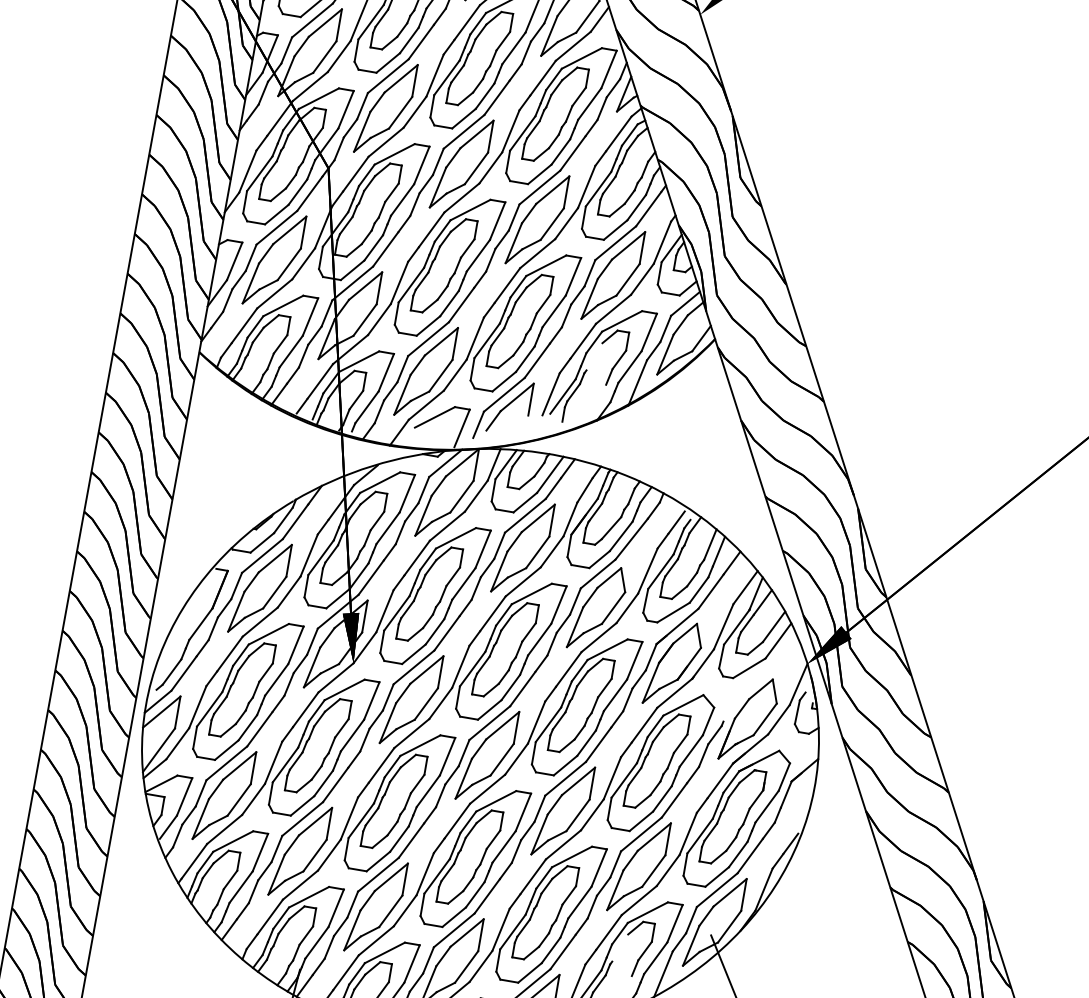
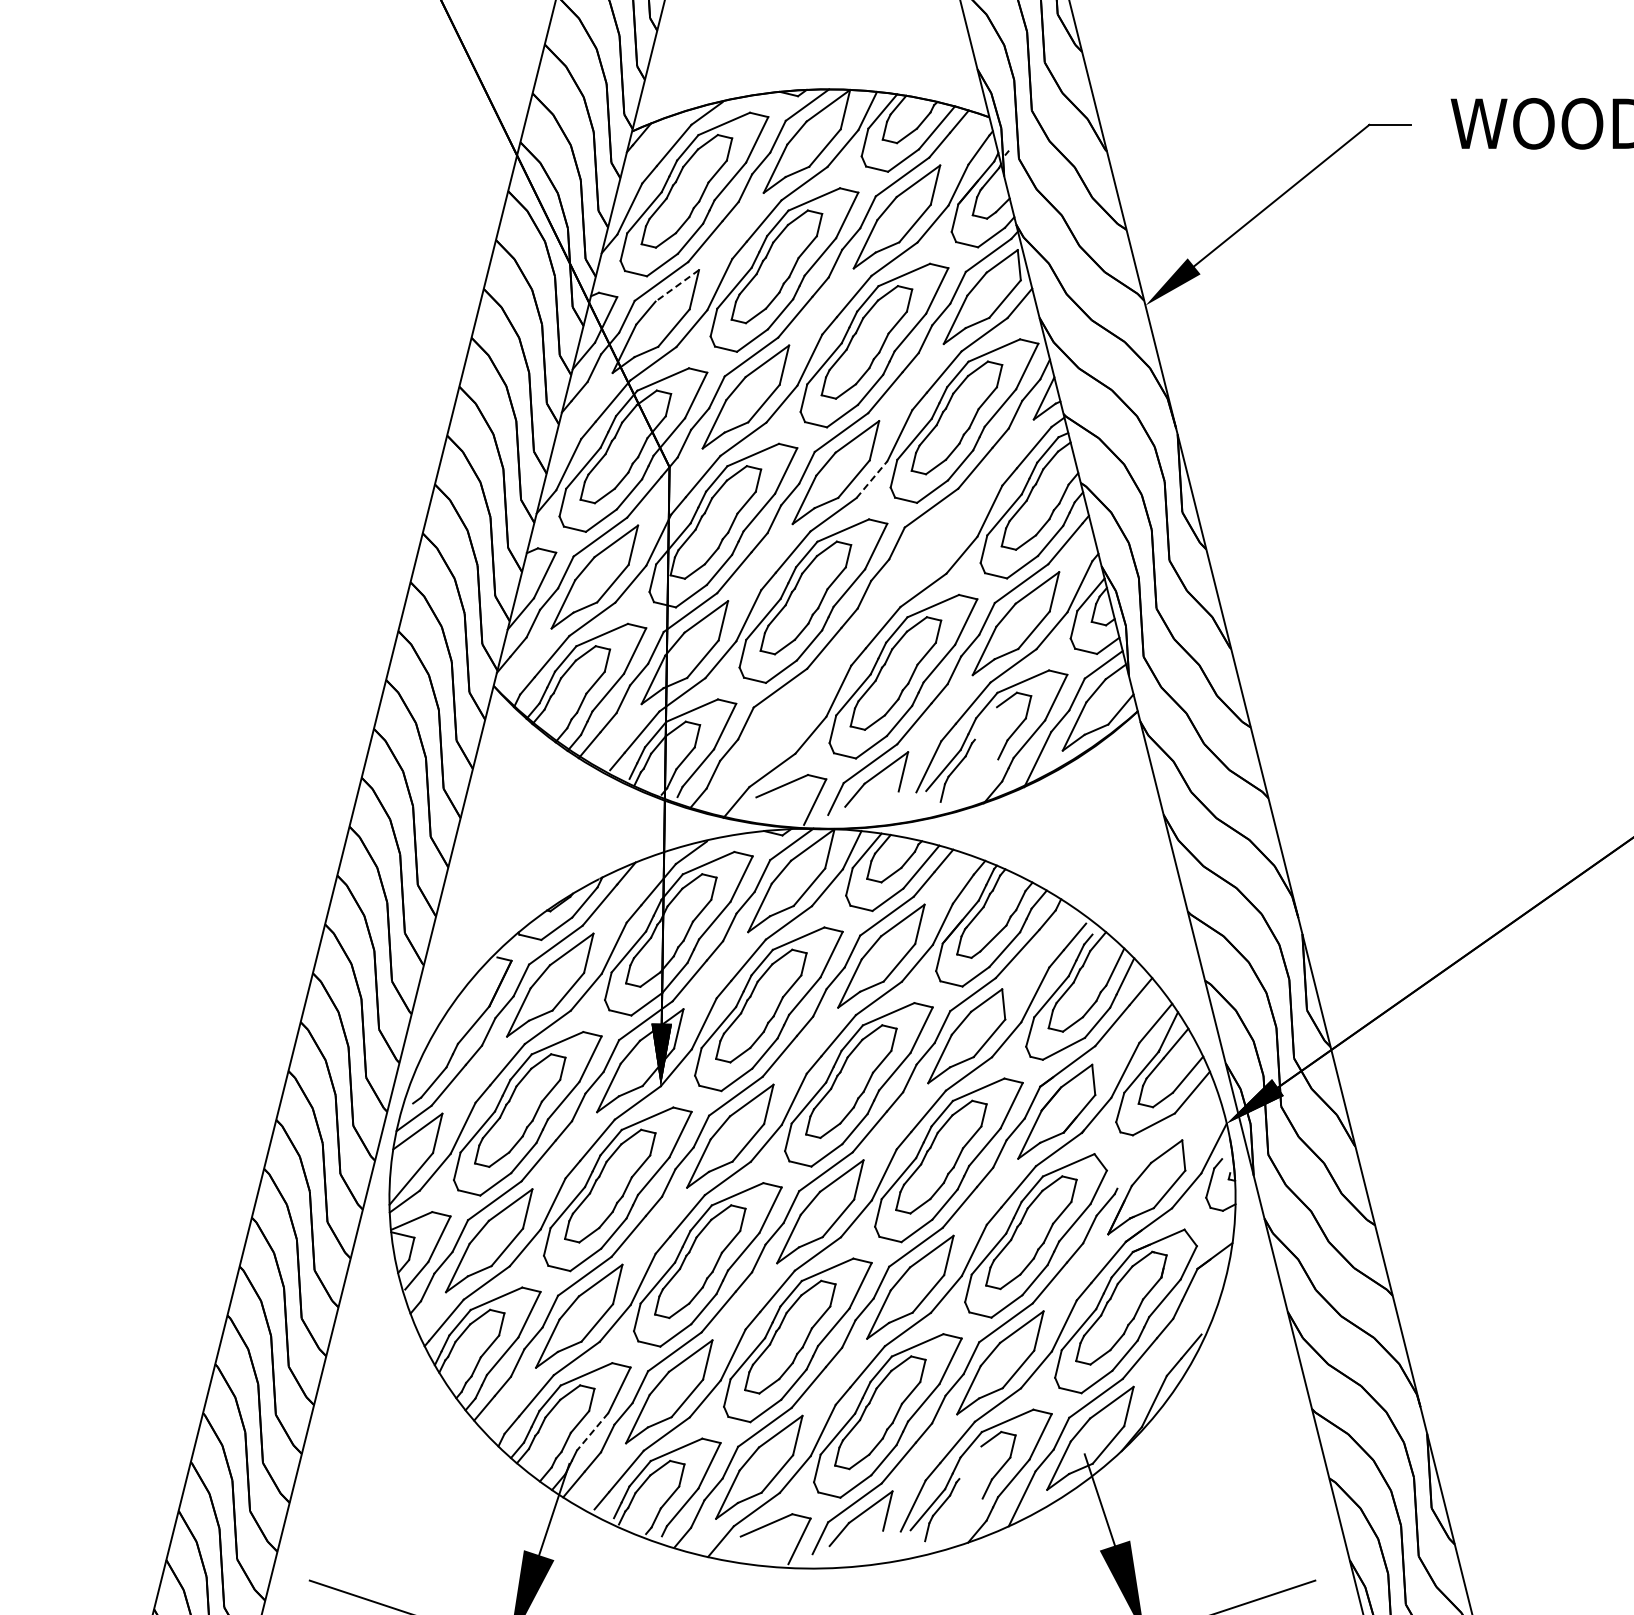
line: (325, 22) -> (677, 285), solid -> dashed
line: (491, 167) -> (872, 479), solid -> dashed
part: (537, 219) -> (925, 547), removed
part: (425, 370) -> (774, 727), removed
line: (316, 942) -> (592, 1431), solid -> dashed

